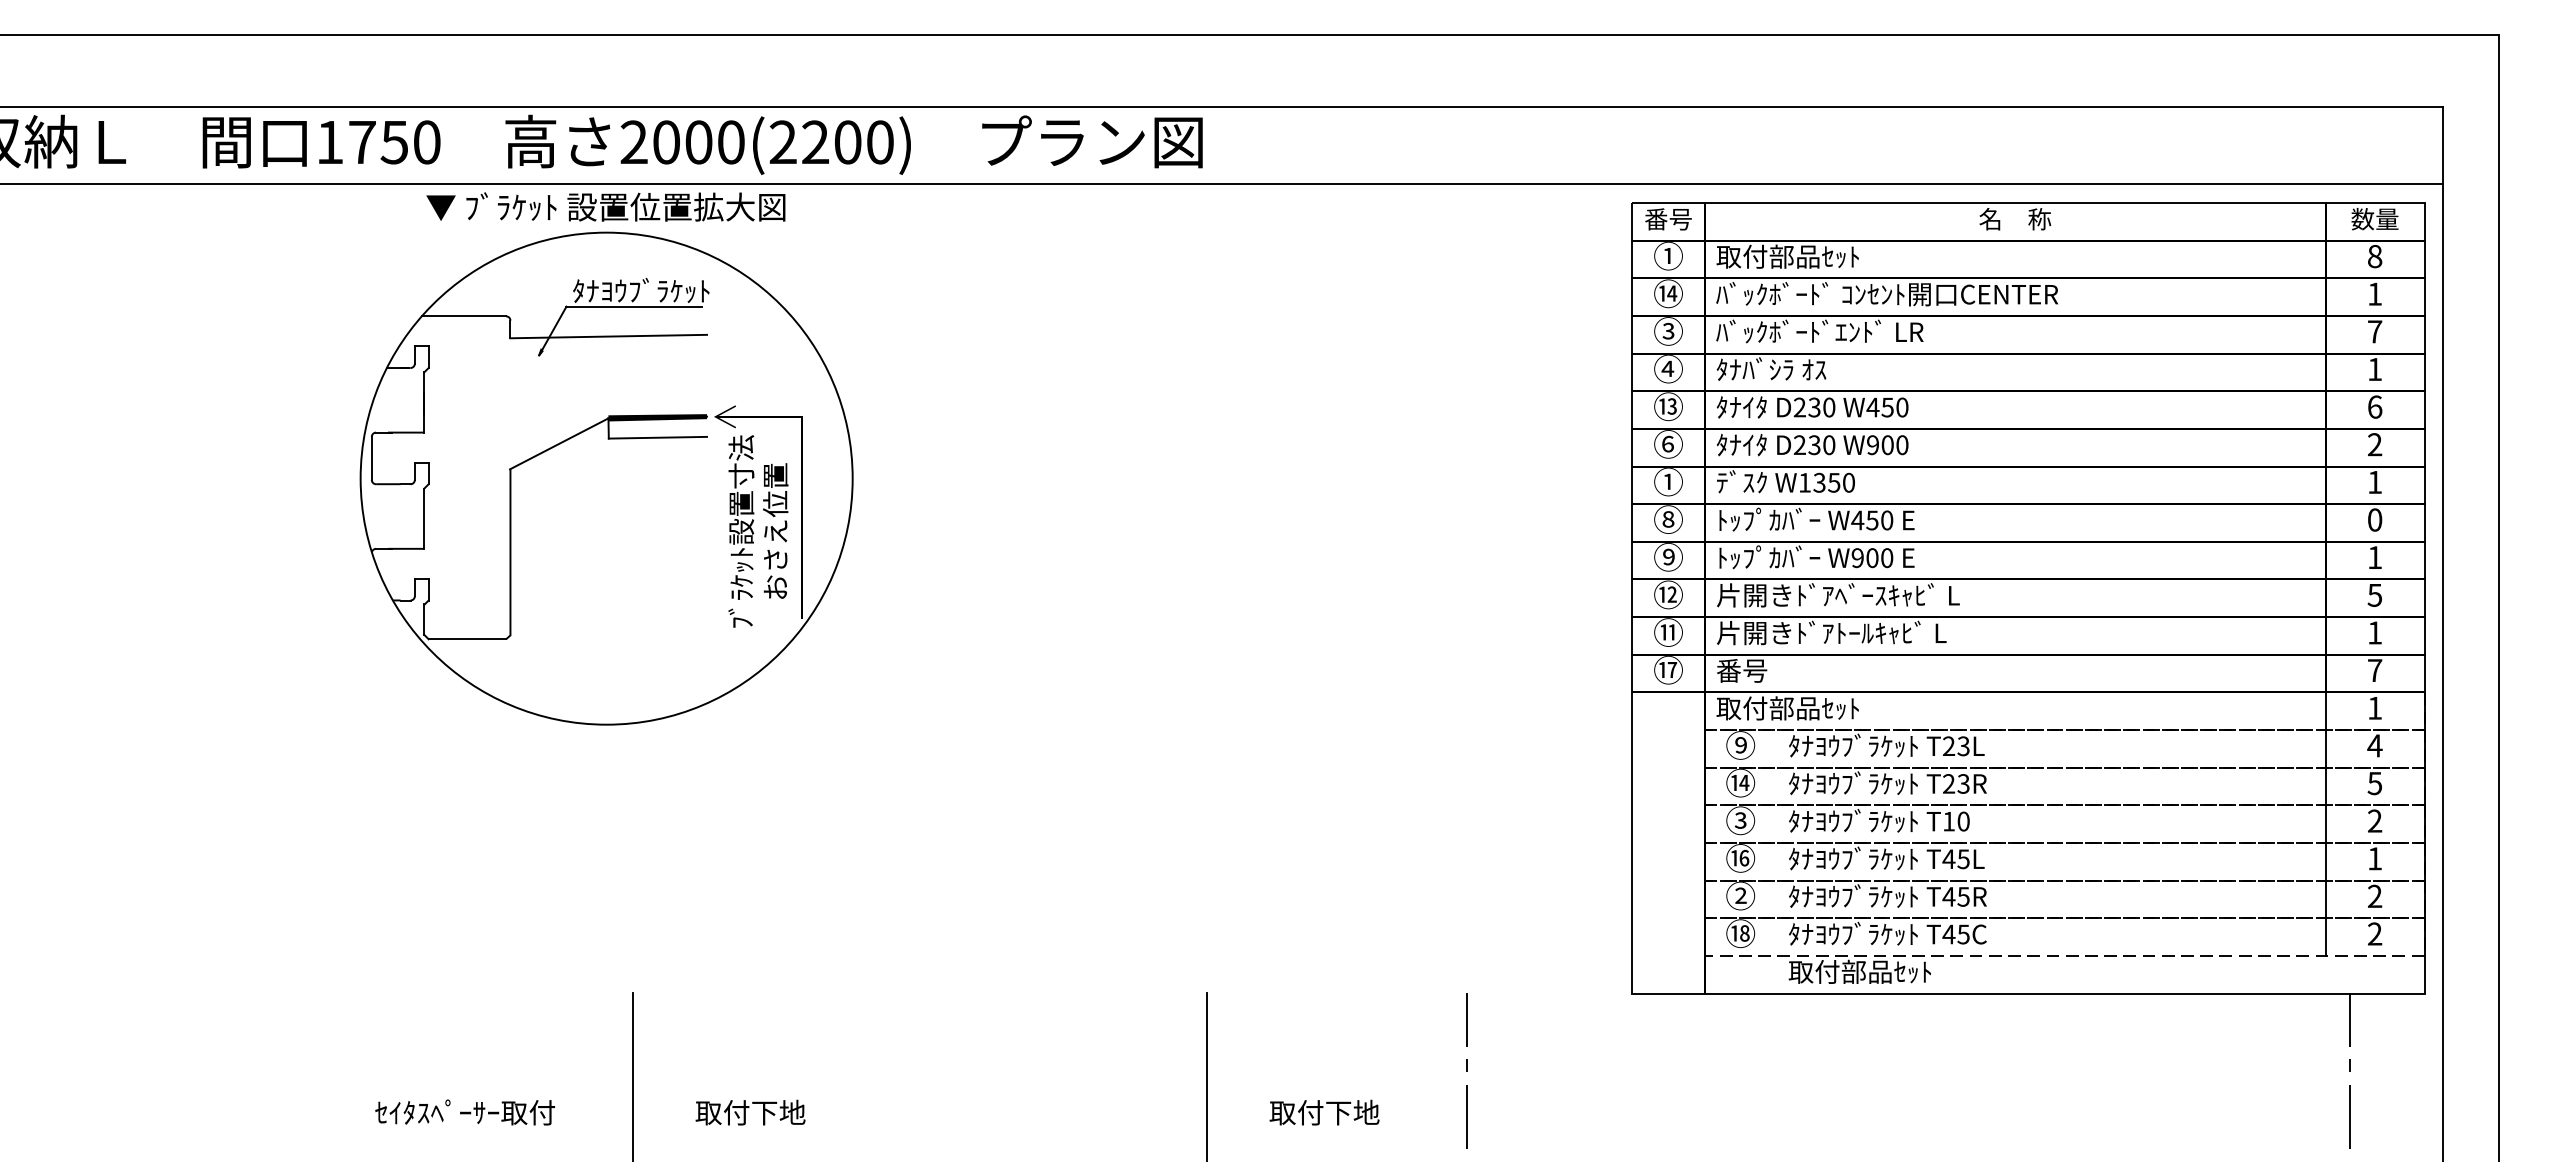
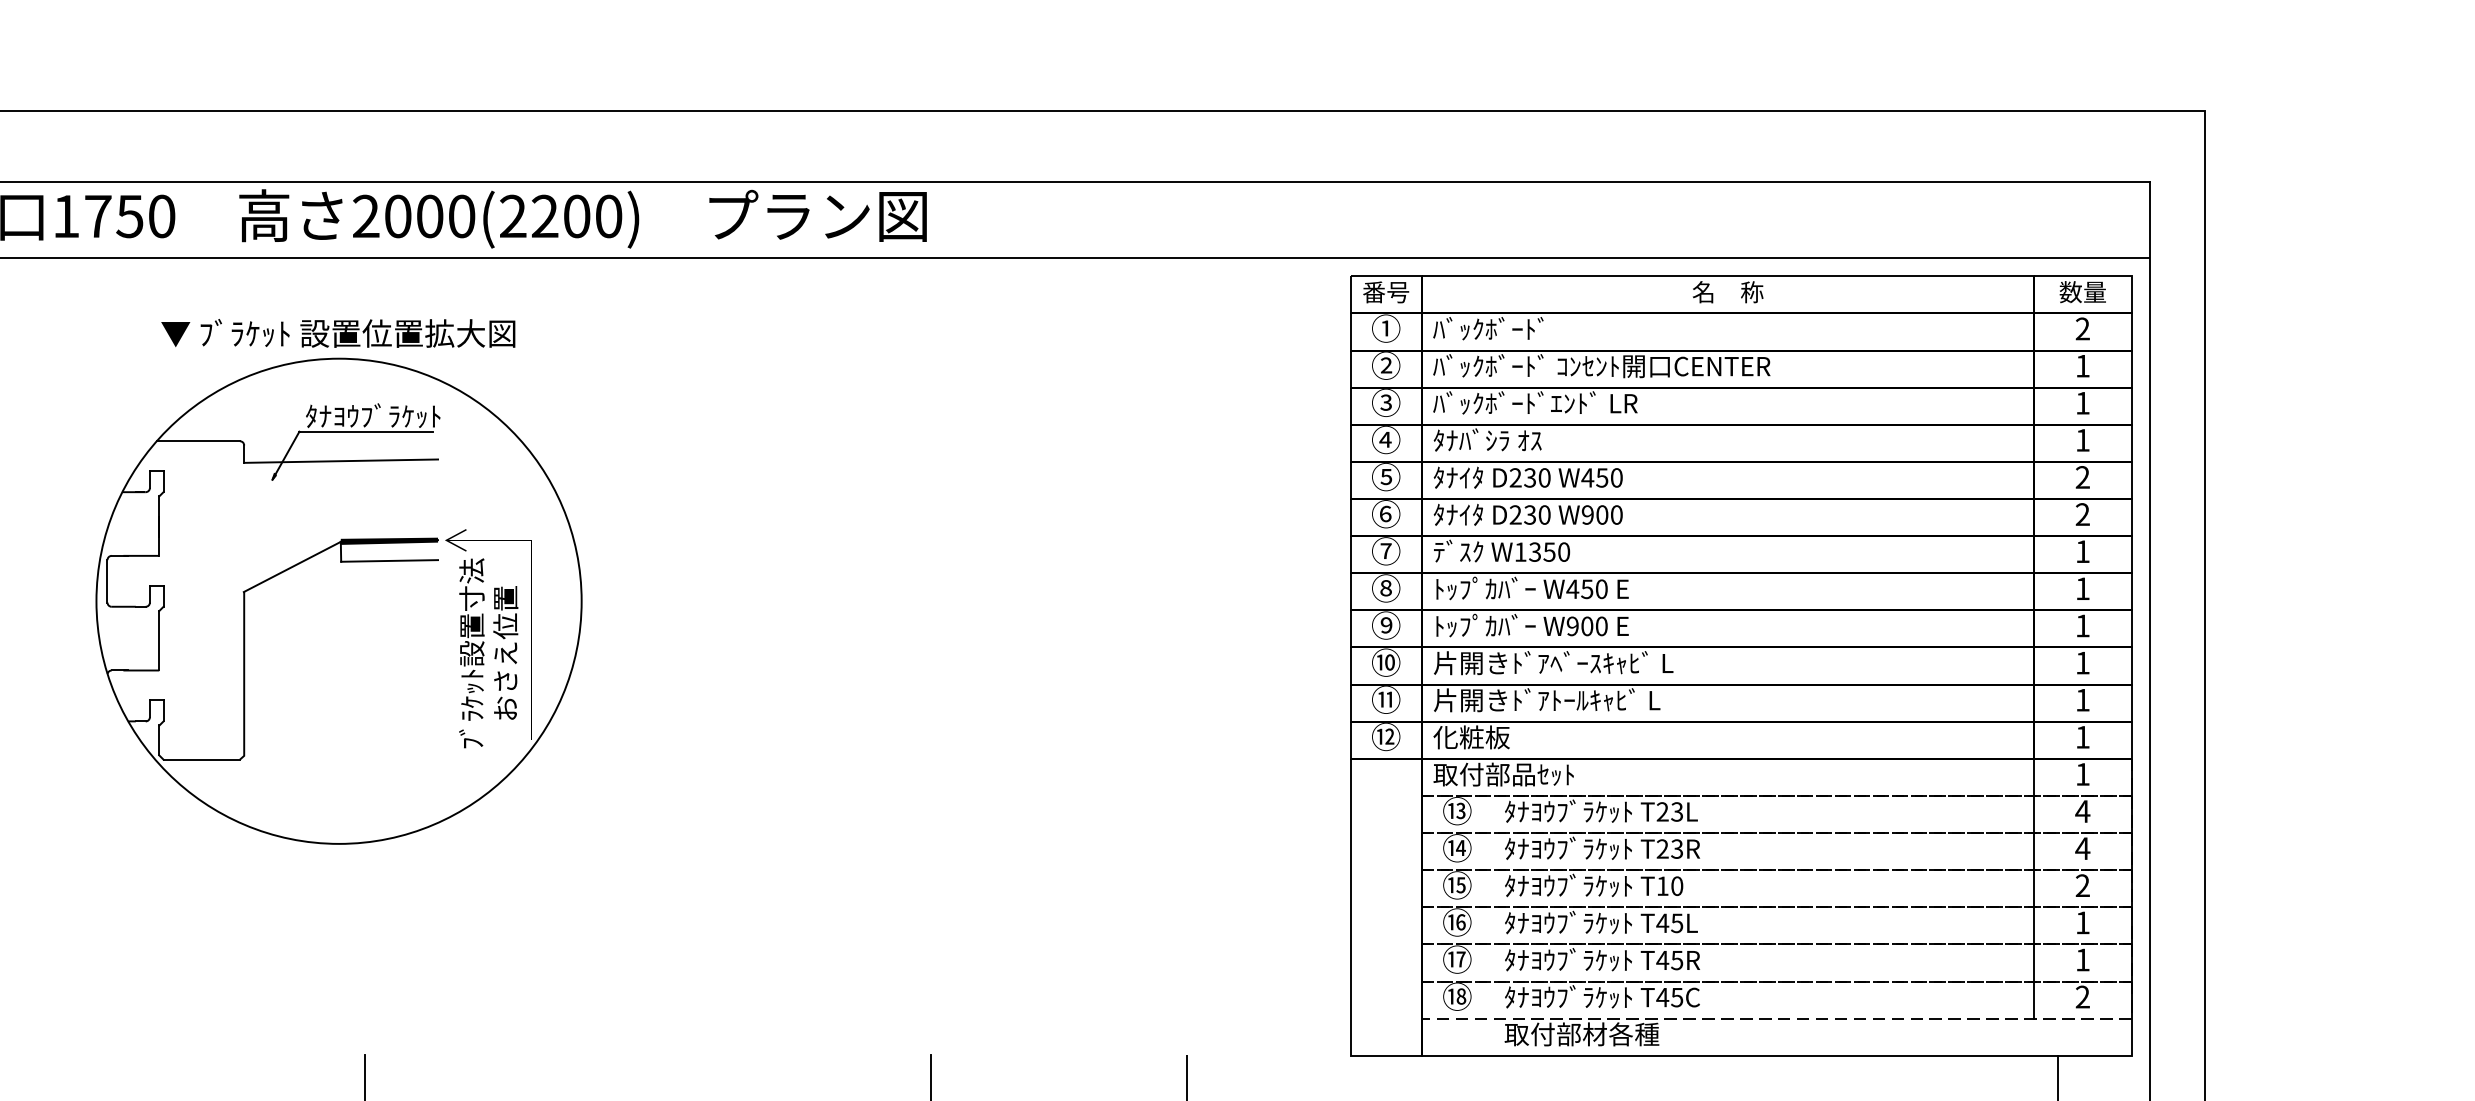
text: (1787, 256) -> (1503, 328), 取付部品ｾｯﾄ -> ﾊﾞｯｸﾎﾞｰﾄﾞ
text: (2375, 256) -> (2083, 328), 8 -> 2
text: (1668, 293) -> (1386, 365), ⑭ -> ②
text: (2375, 331) -> (2083, 402), 7 -> 1
text: (1667, 406) -> (1385, 476), ⑬ -> ⑤
text: (2375, 406) -> (2083, 476), 6 -> 2
part: (606, 458) -> (338, 581), moved
text: (1668, 481) -> (1386, 550), ① -> ⑦
text: (2375, 519) -> (2083, 588), 0 -> 1
text: (1672, 594) -> (1390, 662), ⑫ -> ⑩
text: (2374, 595) -> (2082, 663), 5 -> 1
text: (1672, 669) -> (1390, 736), ⑰ -> ⑫
text: (1754, 670) -> (1470, 737), 番号 -> 化粧板
text: (2375, 670) -> (2083, 737), 7 -> 1
text: (1739, 745) -> (1456, 811), ⑨ -> ⑬
text: (2374, 783) -> (2082, 848), 5 -> 4
text: (1740, 820) -> (1457, 885), ③ -> ⑮
text: (1740, 895) -> (1457, 959), ② -> ⑰
text: (2375, 895) -> (2083, 959), 2 -> 1
text: (1906, 971) -> (1620, 1034), 取付部品ｾｯﾄ -> 取付部材各種

